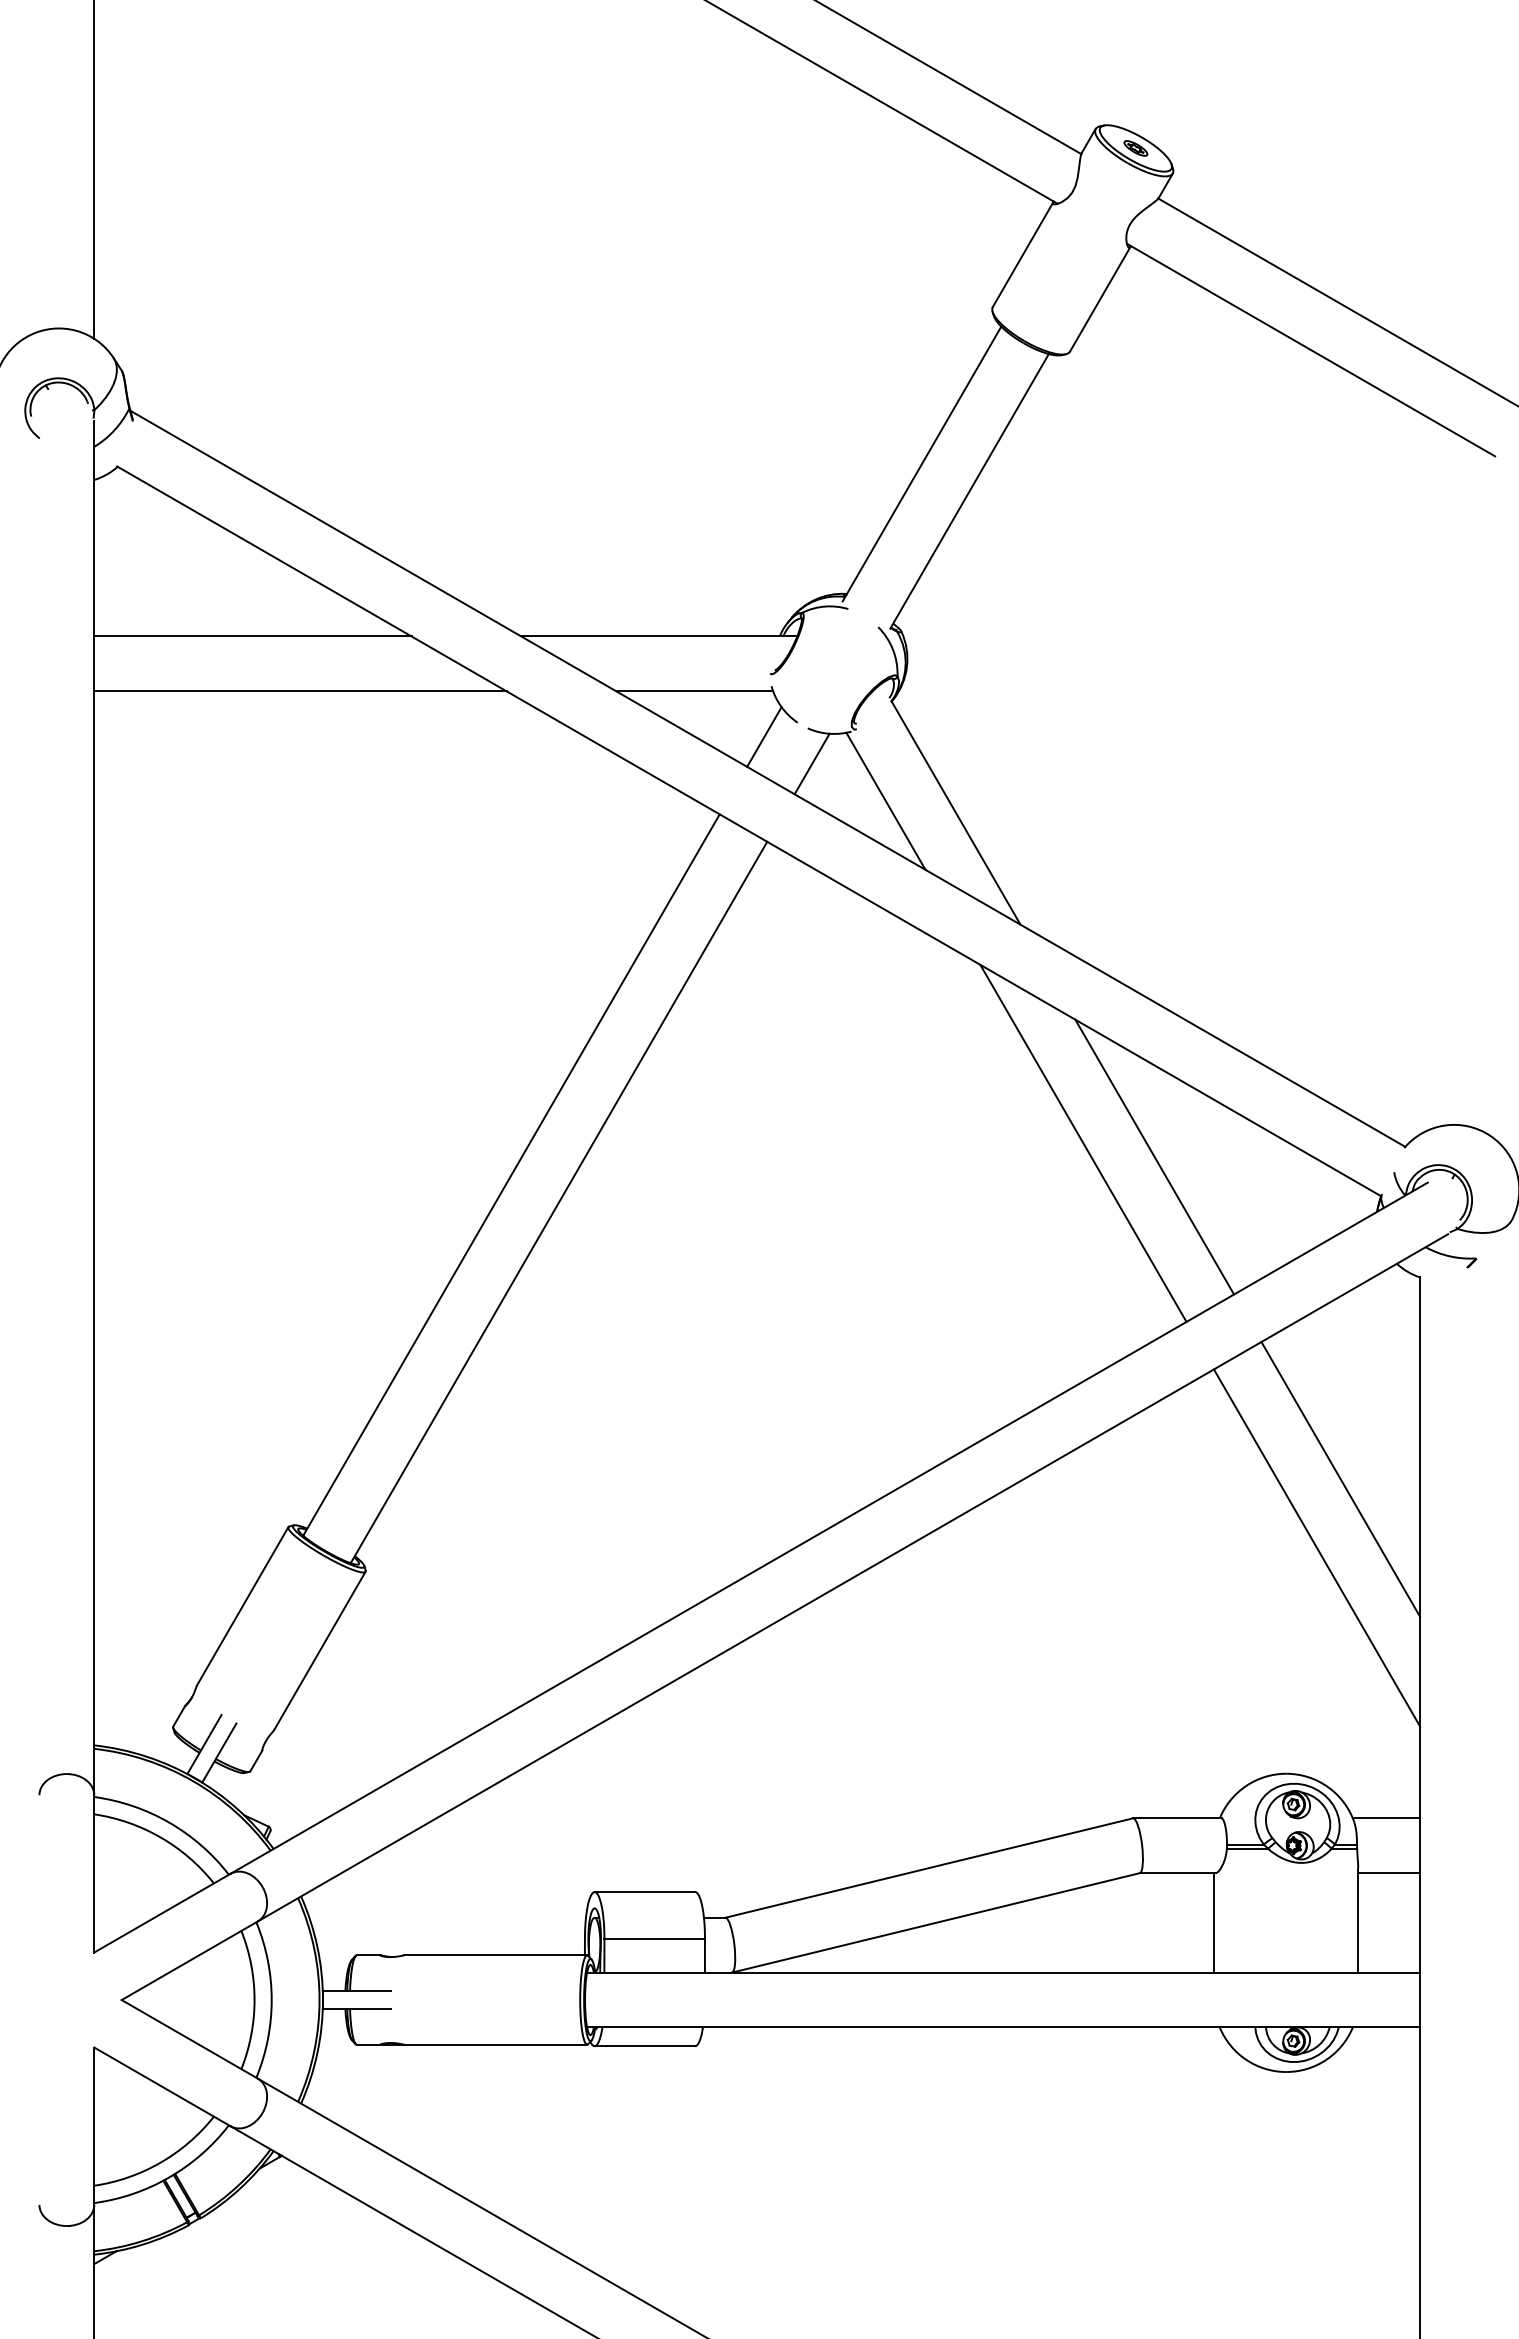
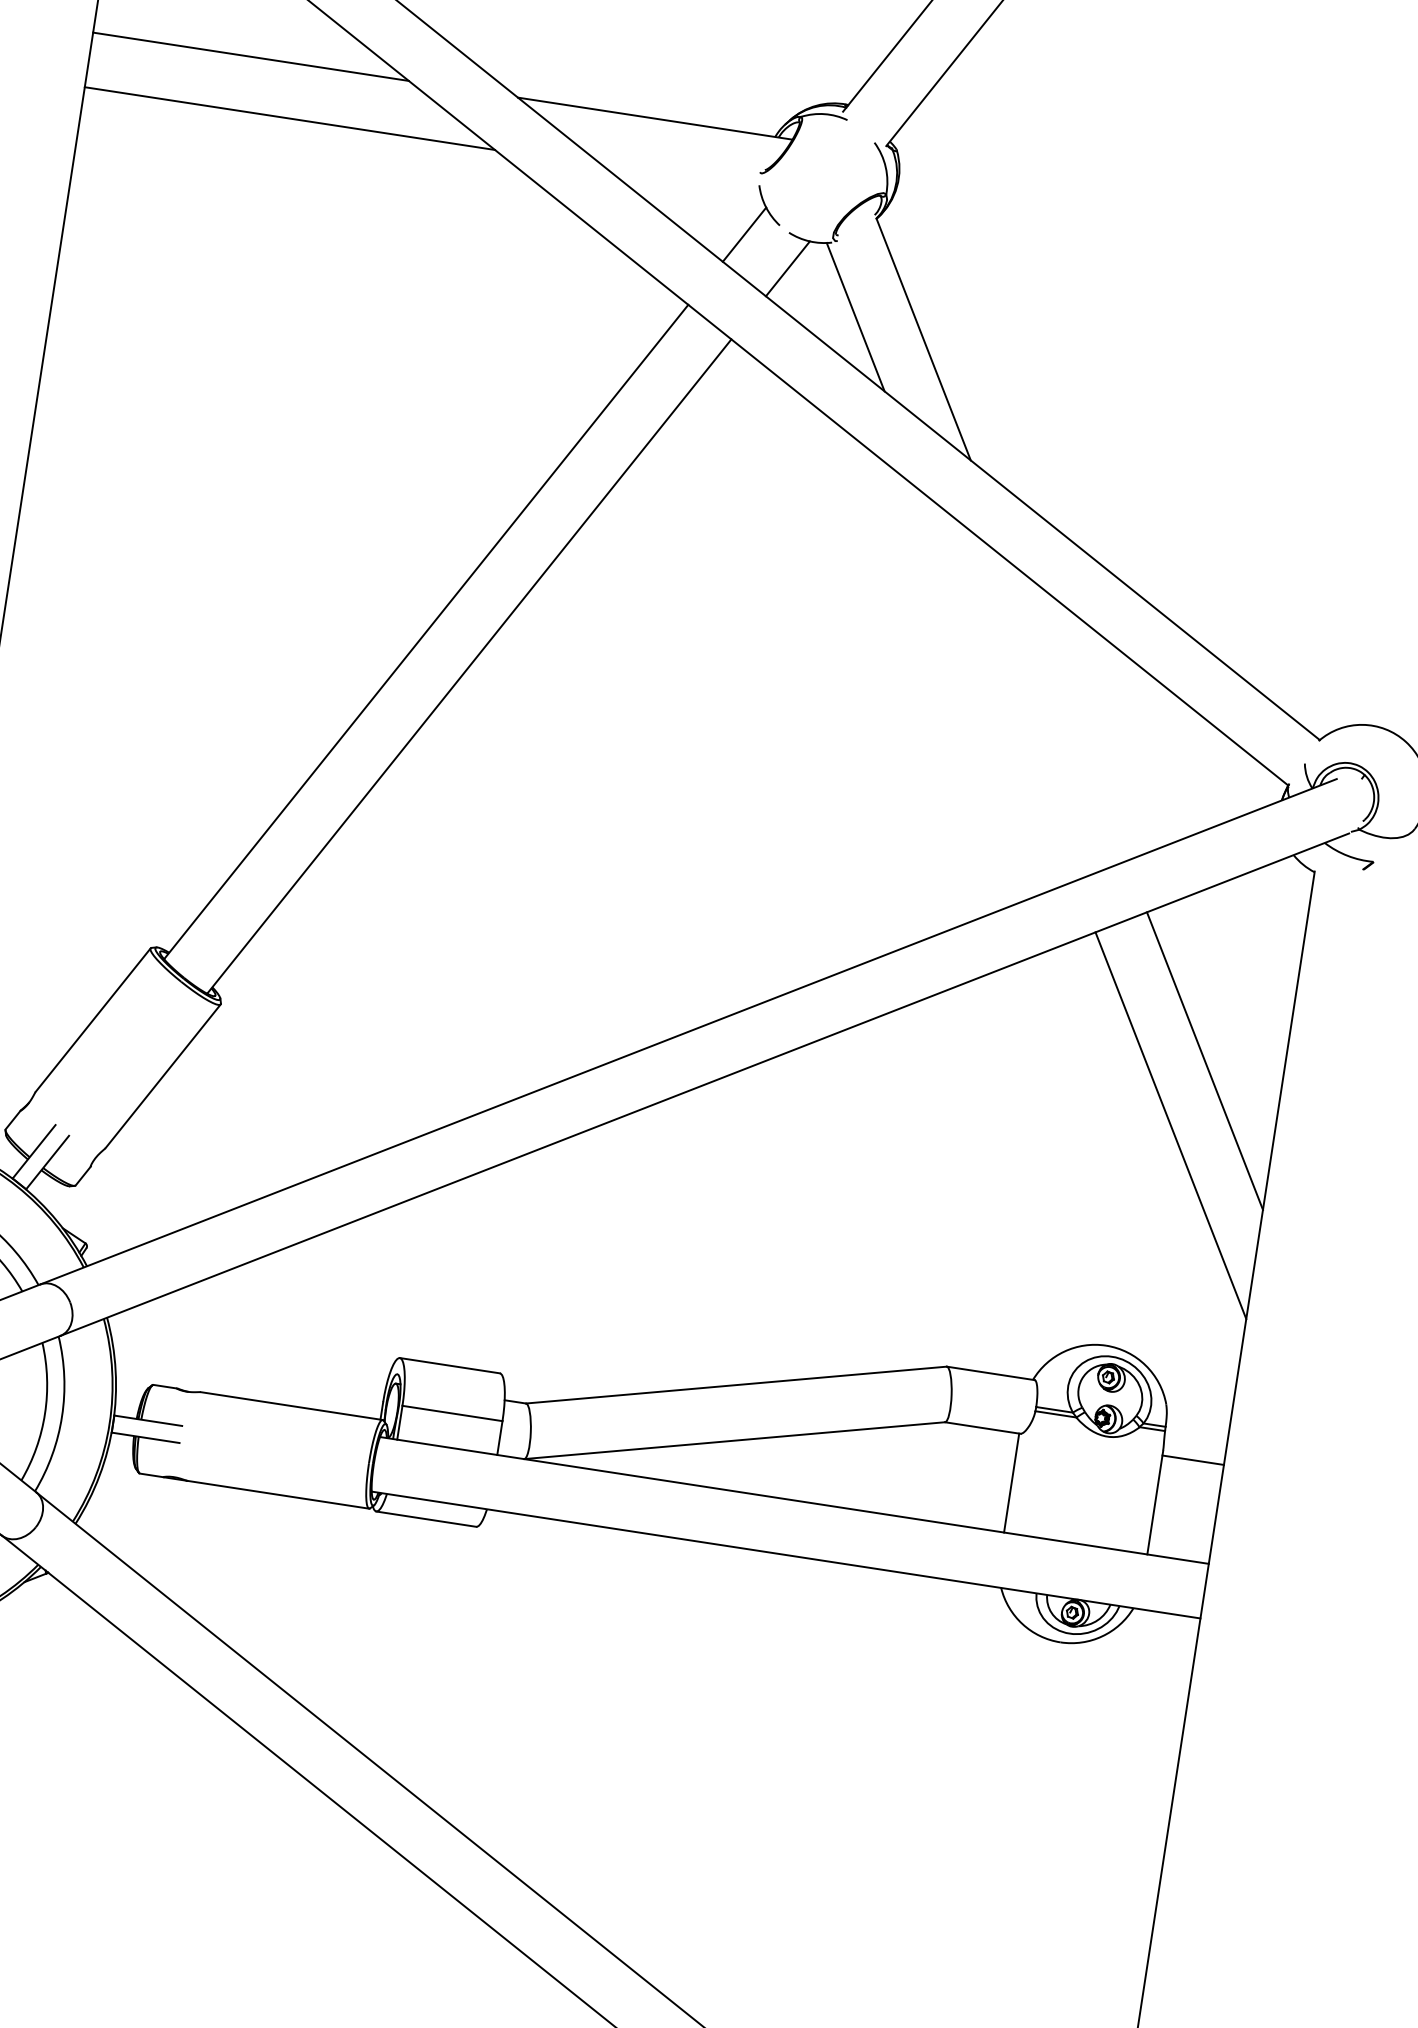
line: (694, 691) -> (681, 178), removed
line: (1083, 1142) -> (1000, 686), removed
line: (1154, 1156) -> (1068, 711), removed
line: (1386, 1818) -> (1198, 1405), removed

